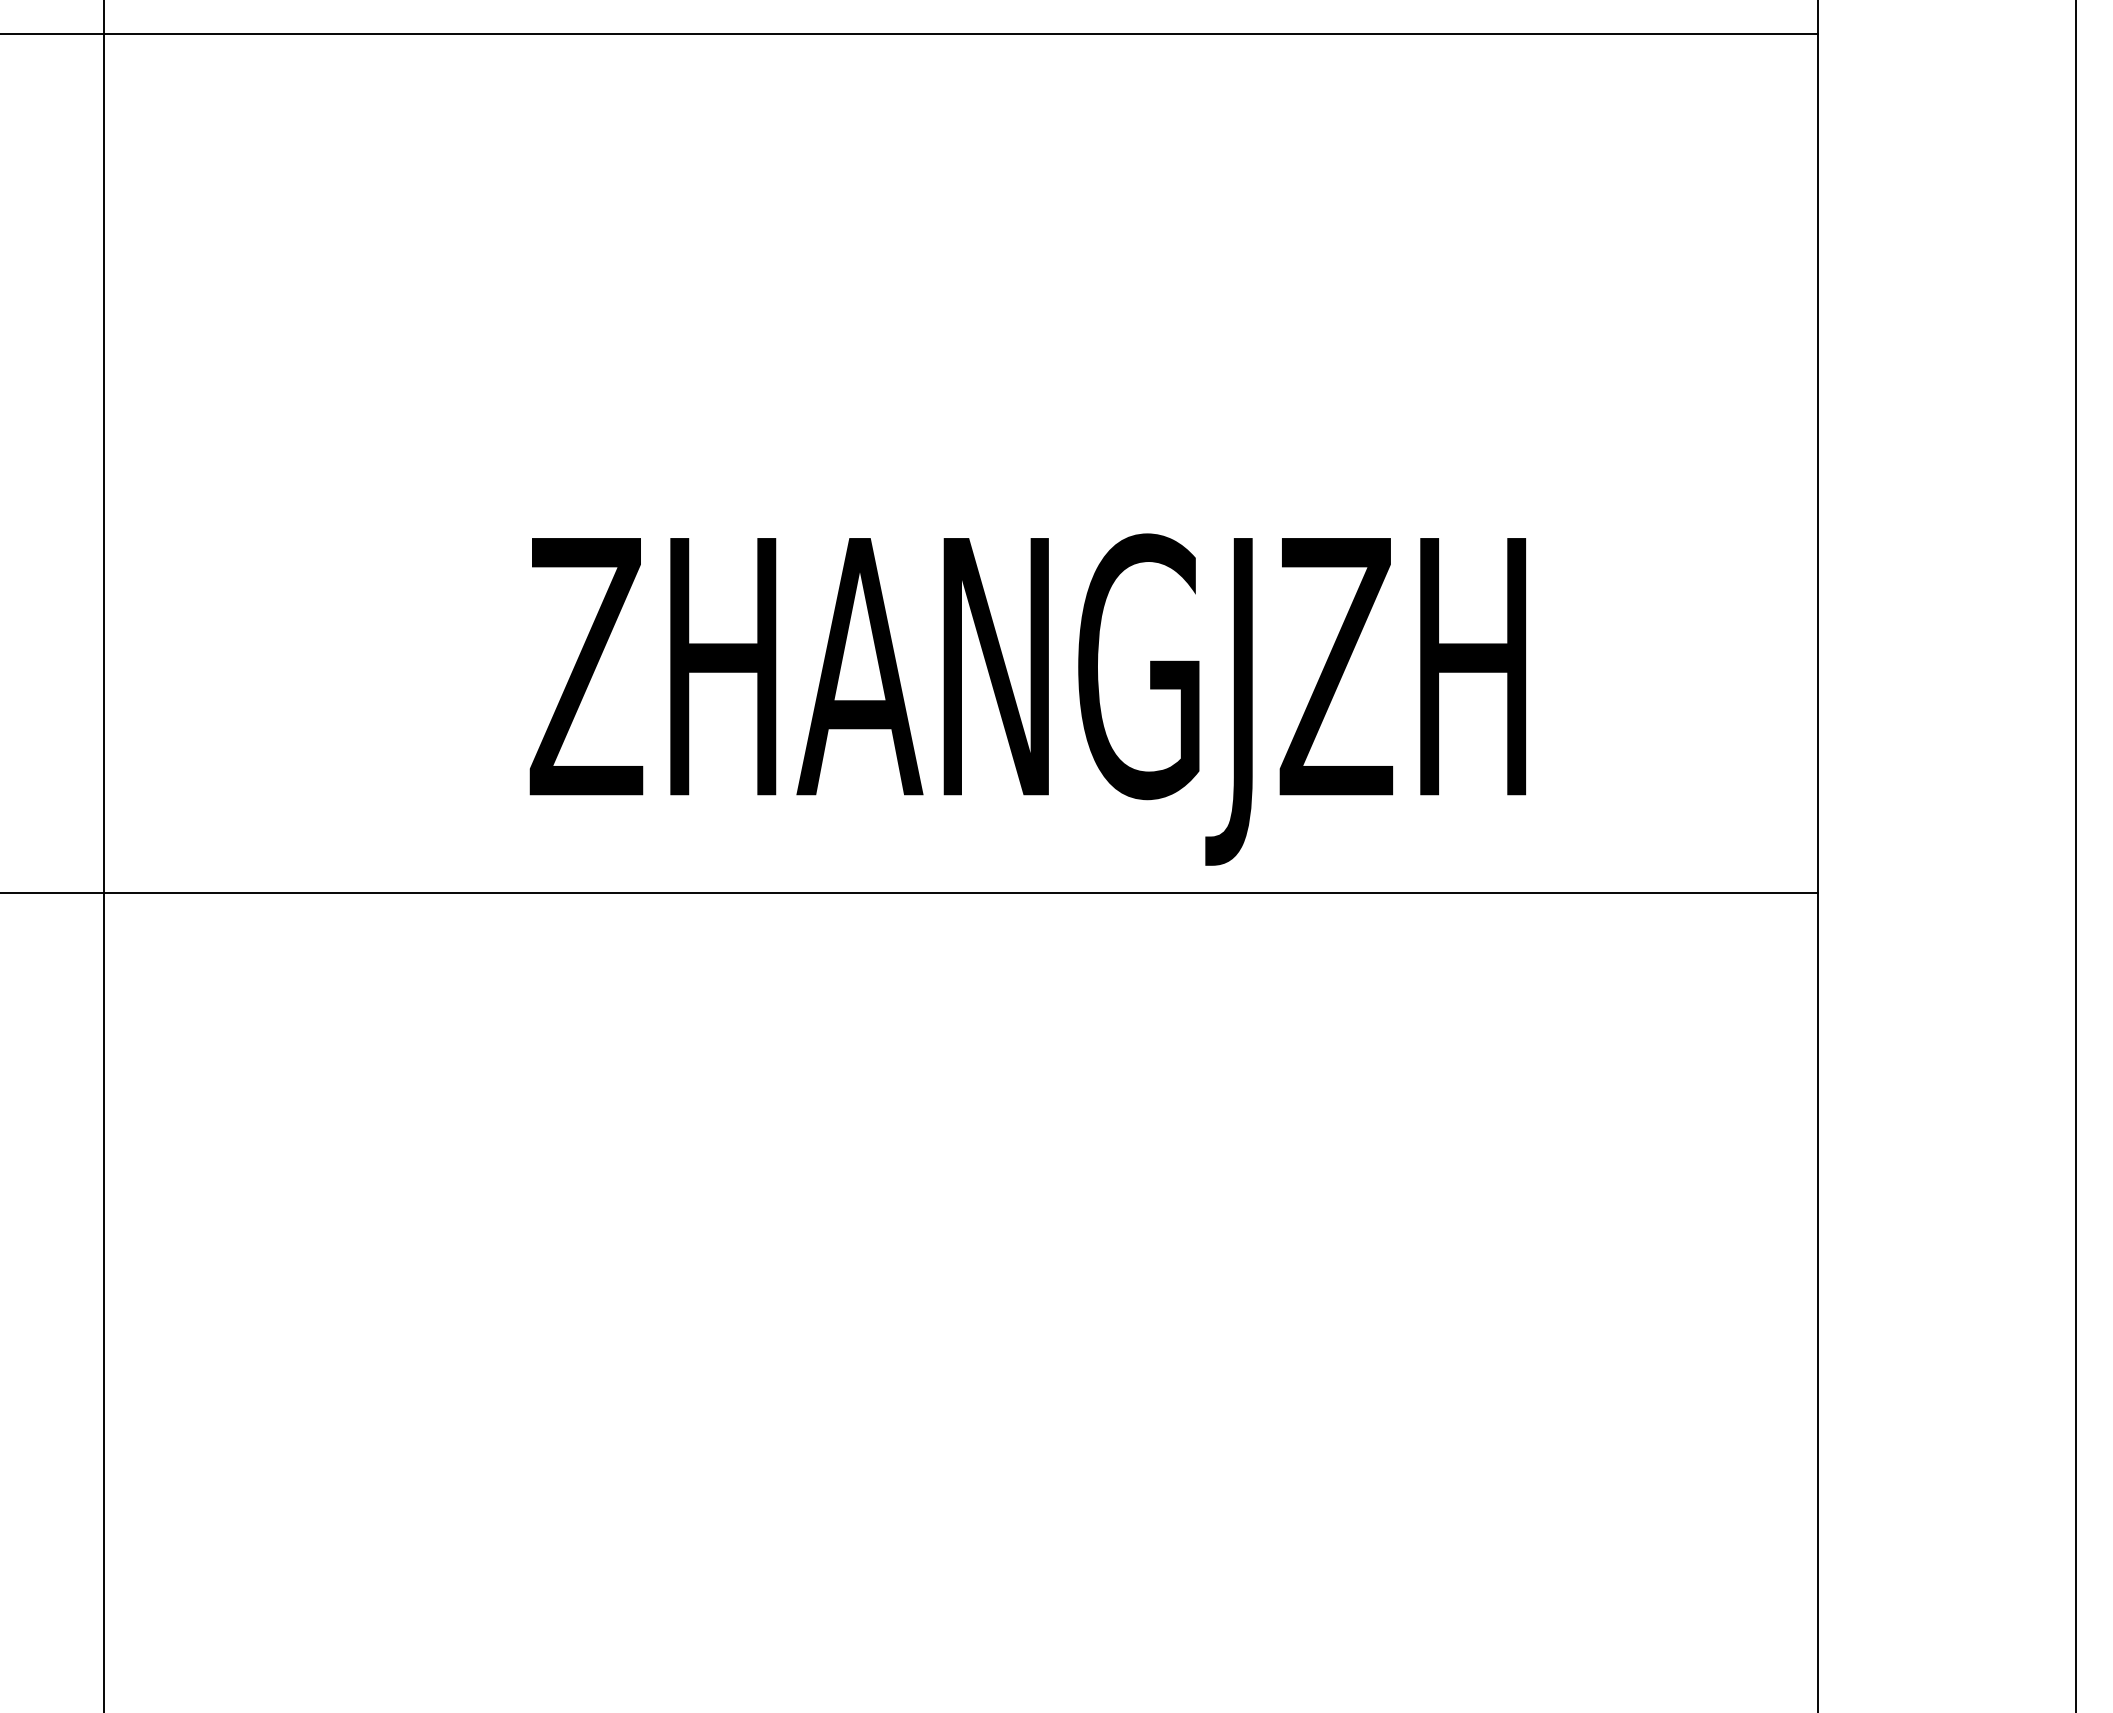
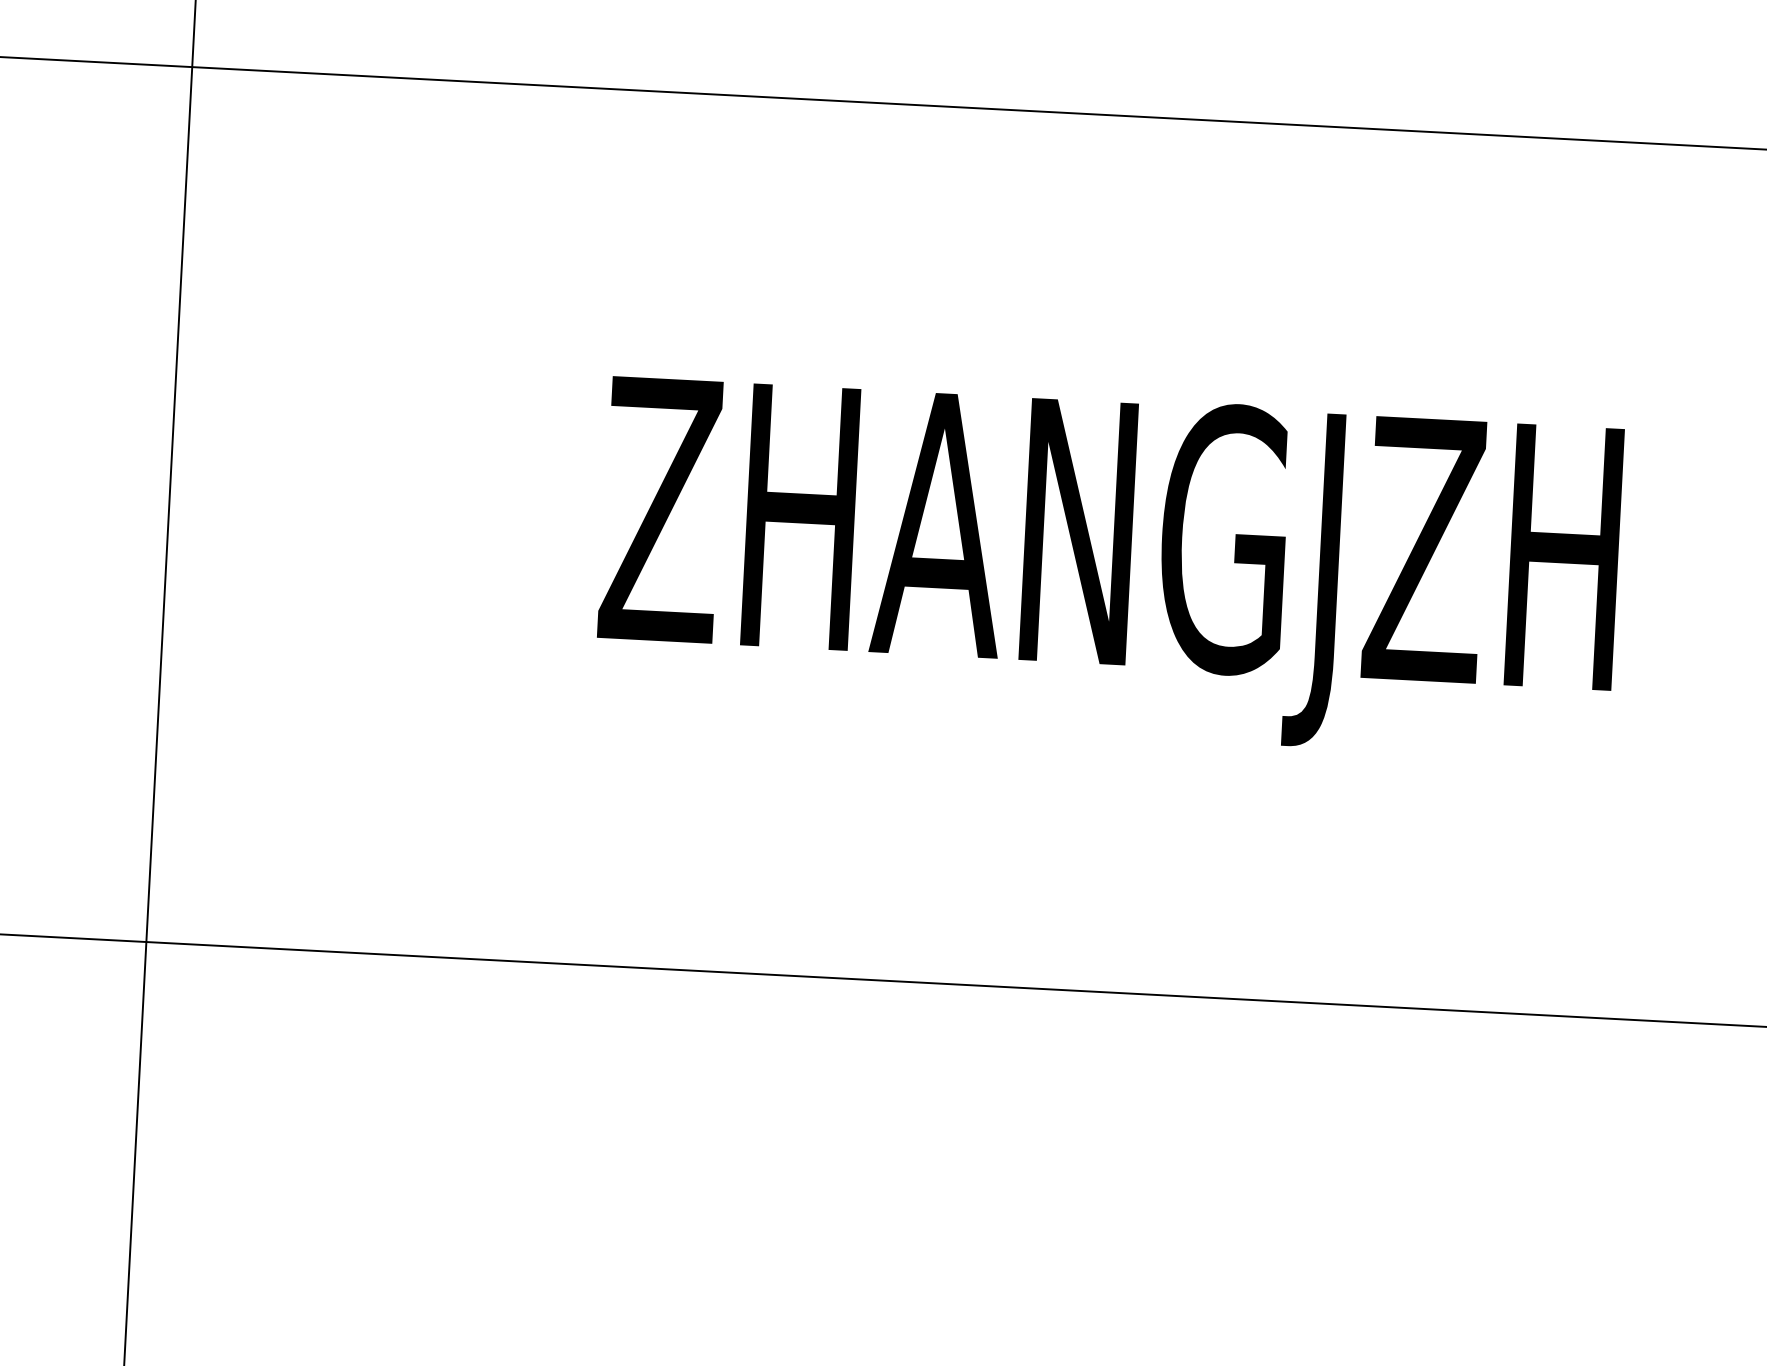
text: (1027, 699) -> (1108, 566), moved

